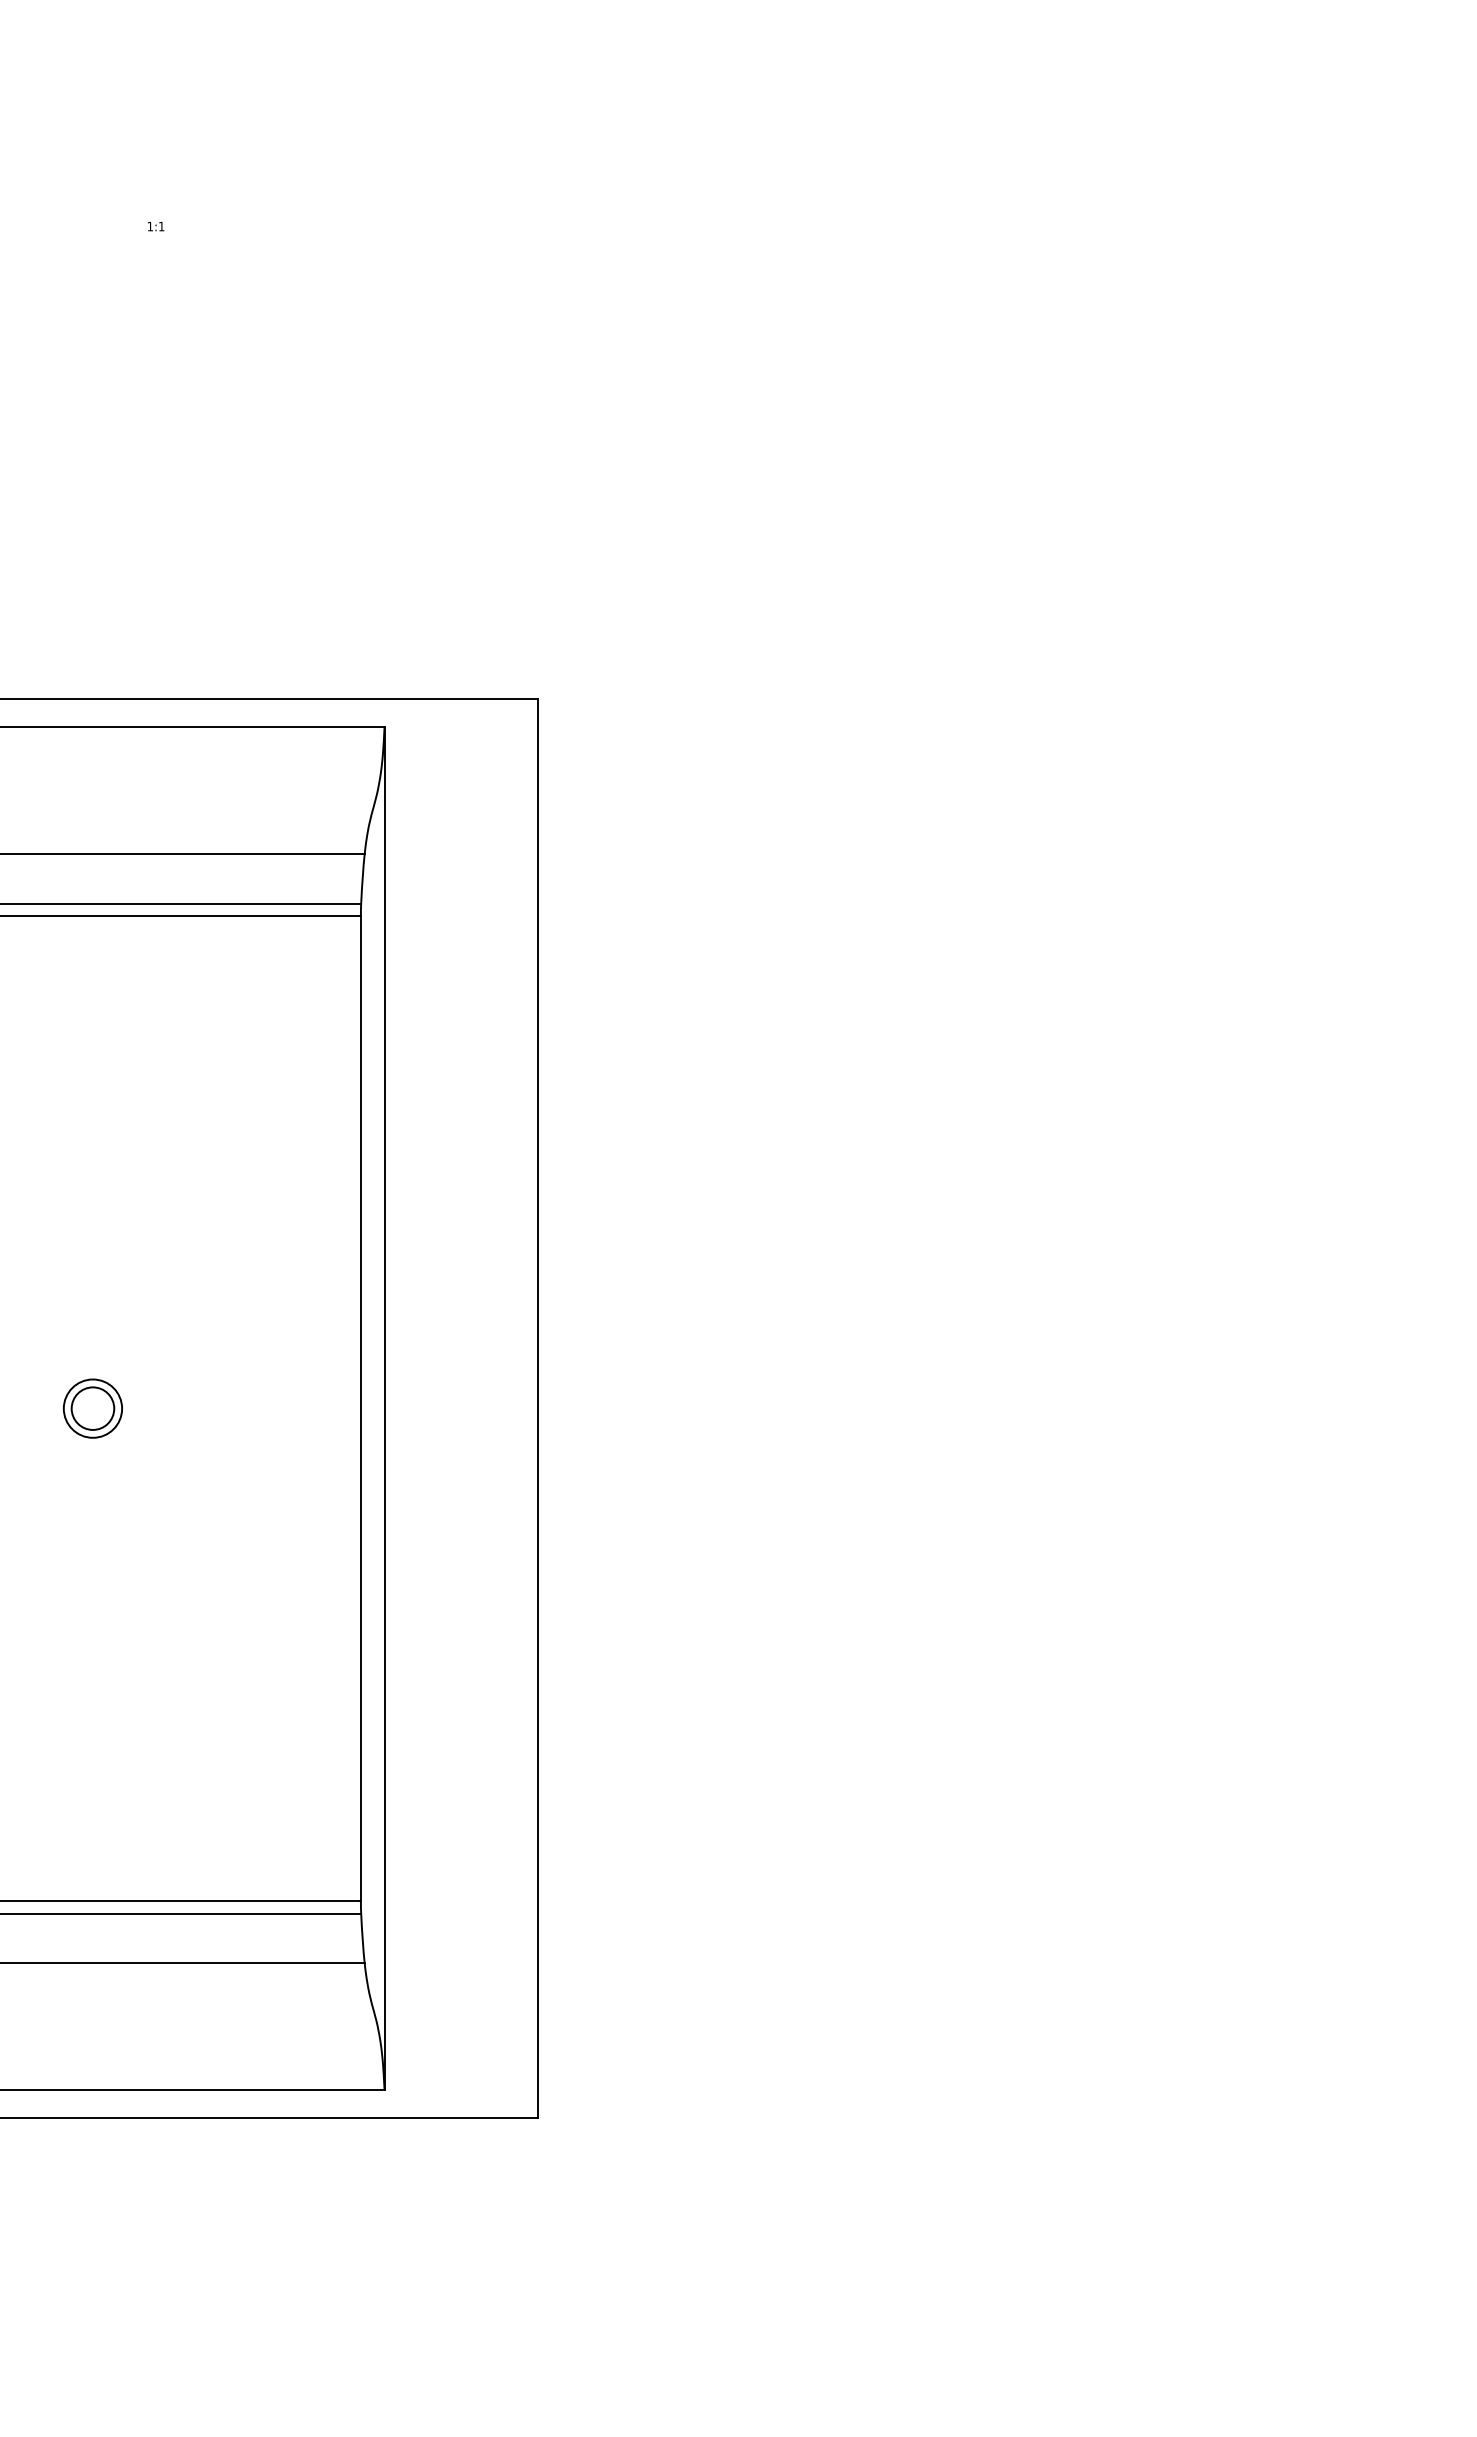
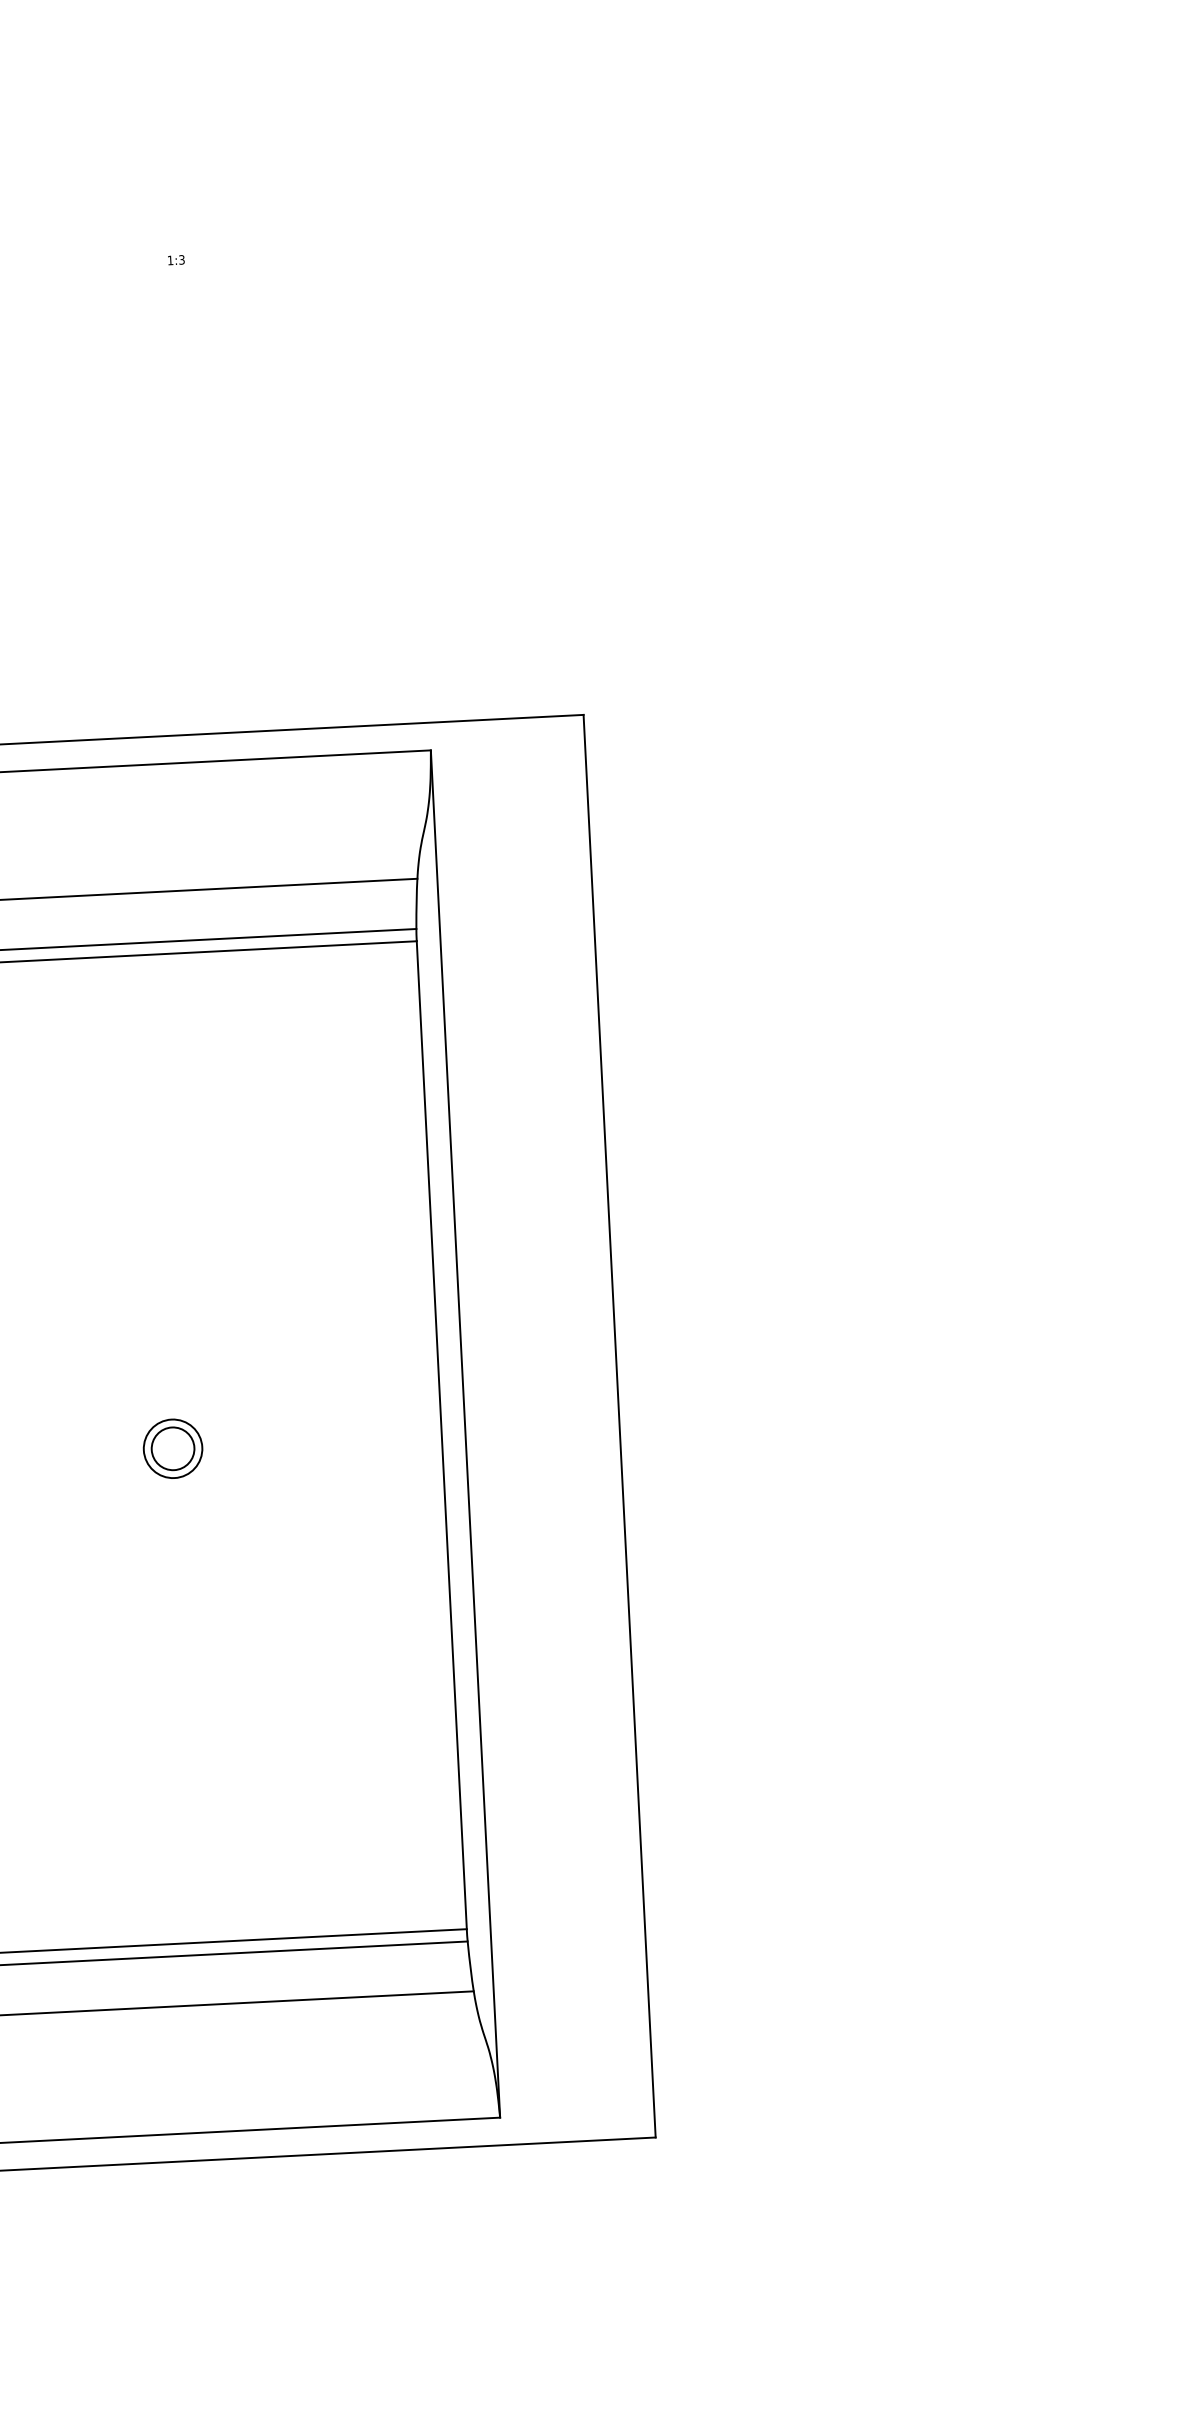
text: (161, 226) -> (181, 259), 1:1 -> 1:3

